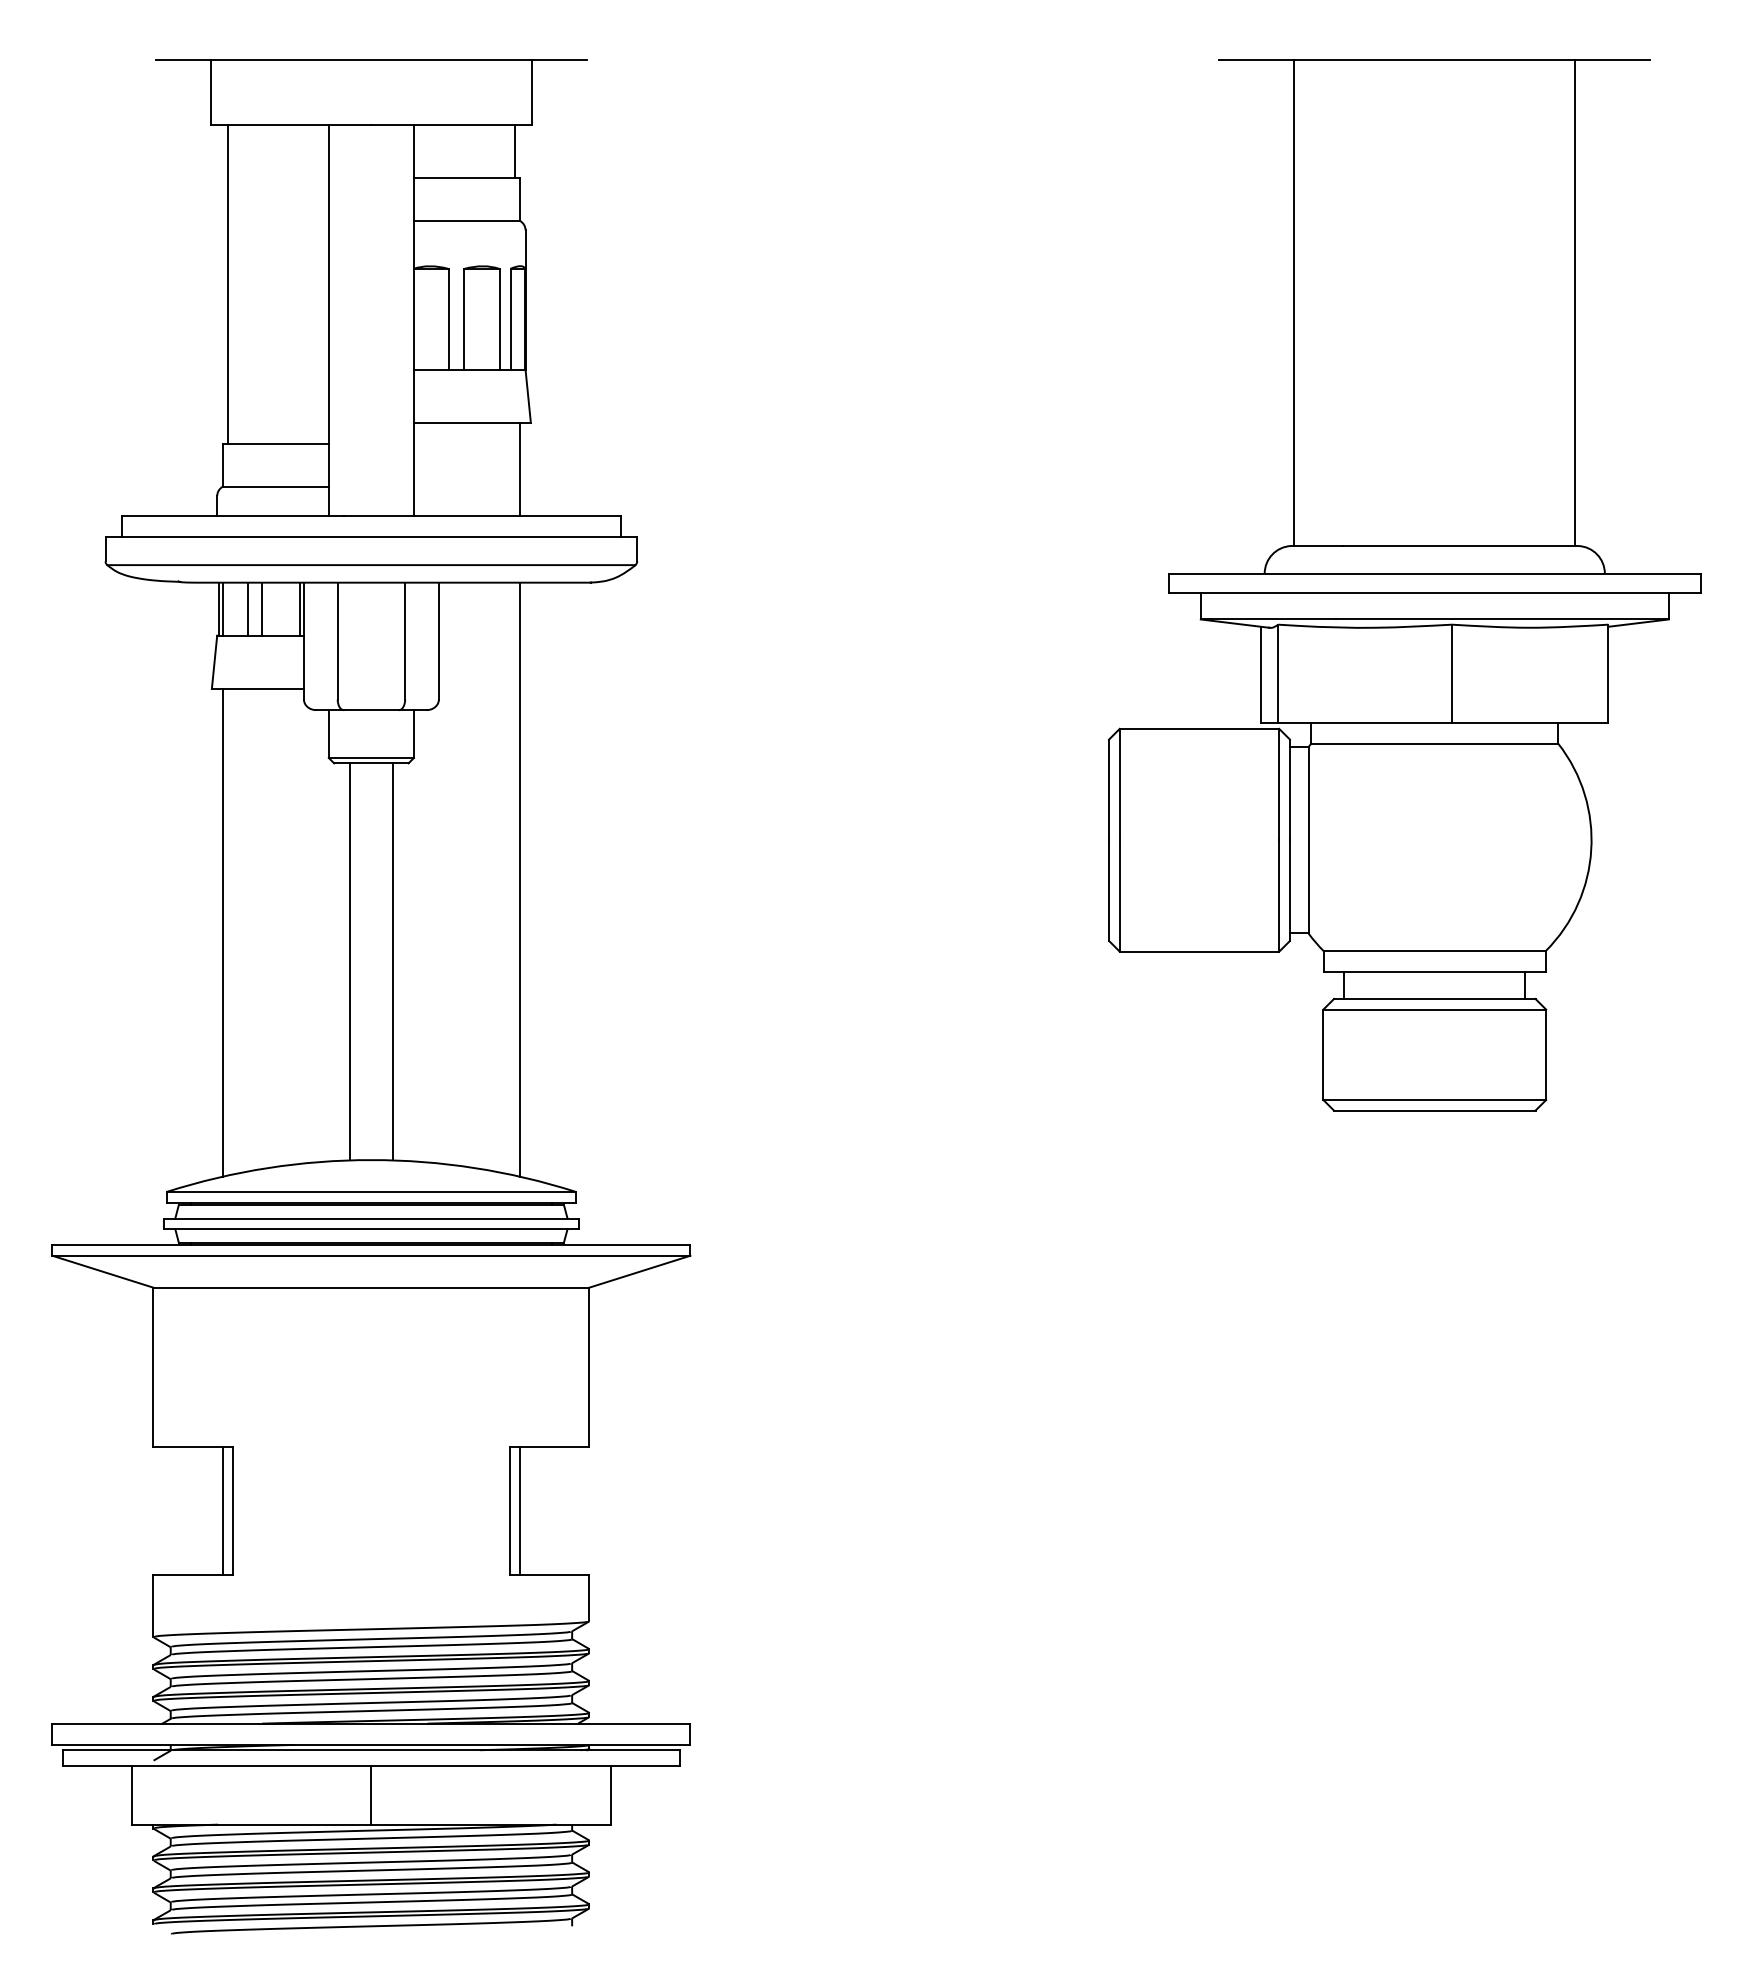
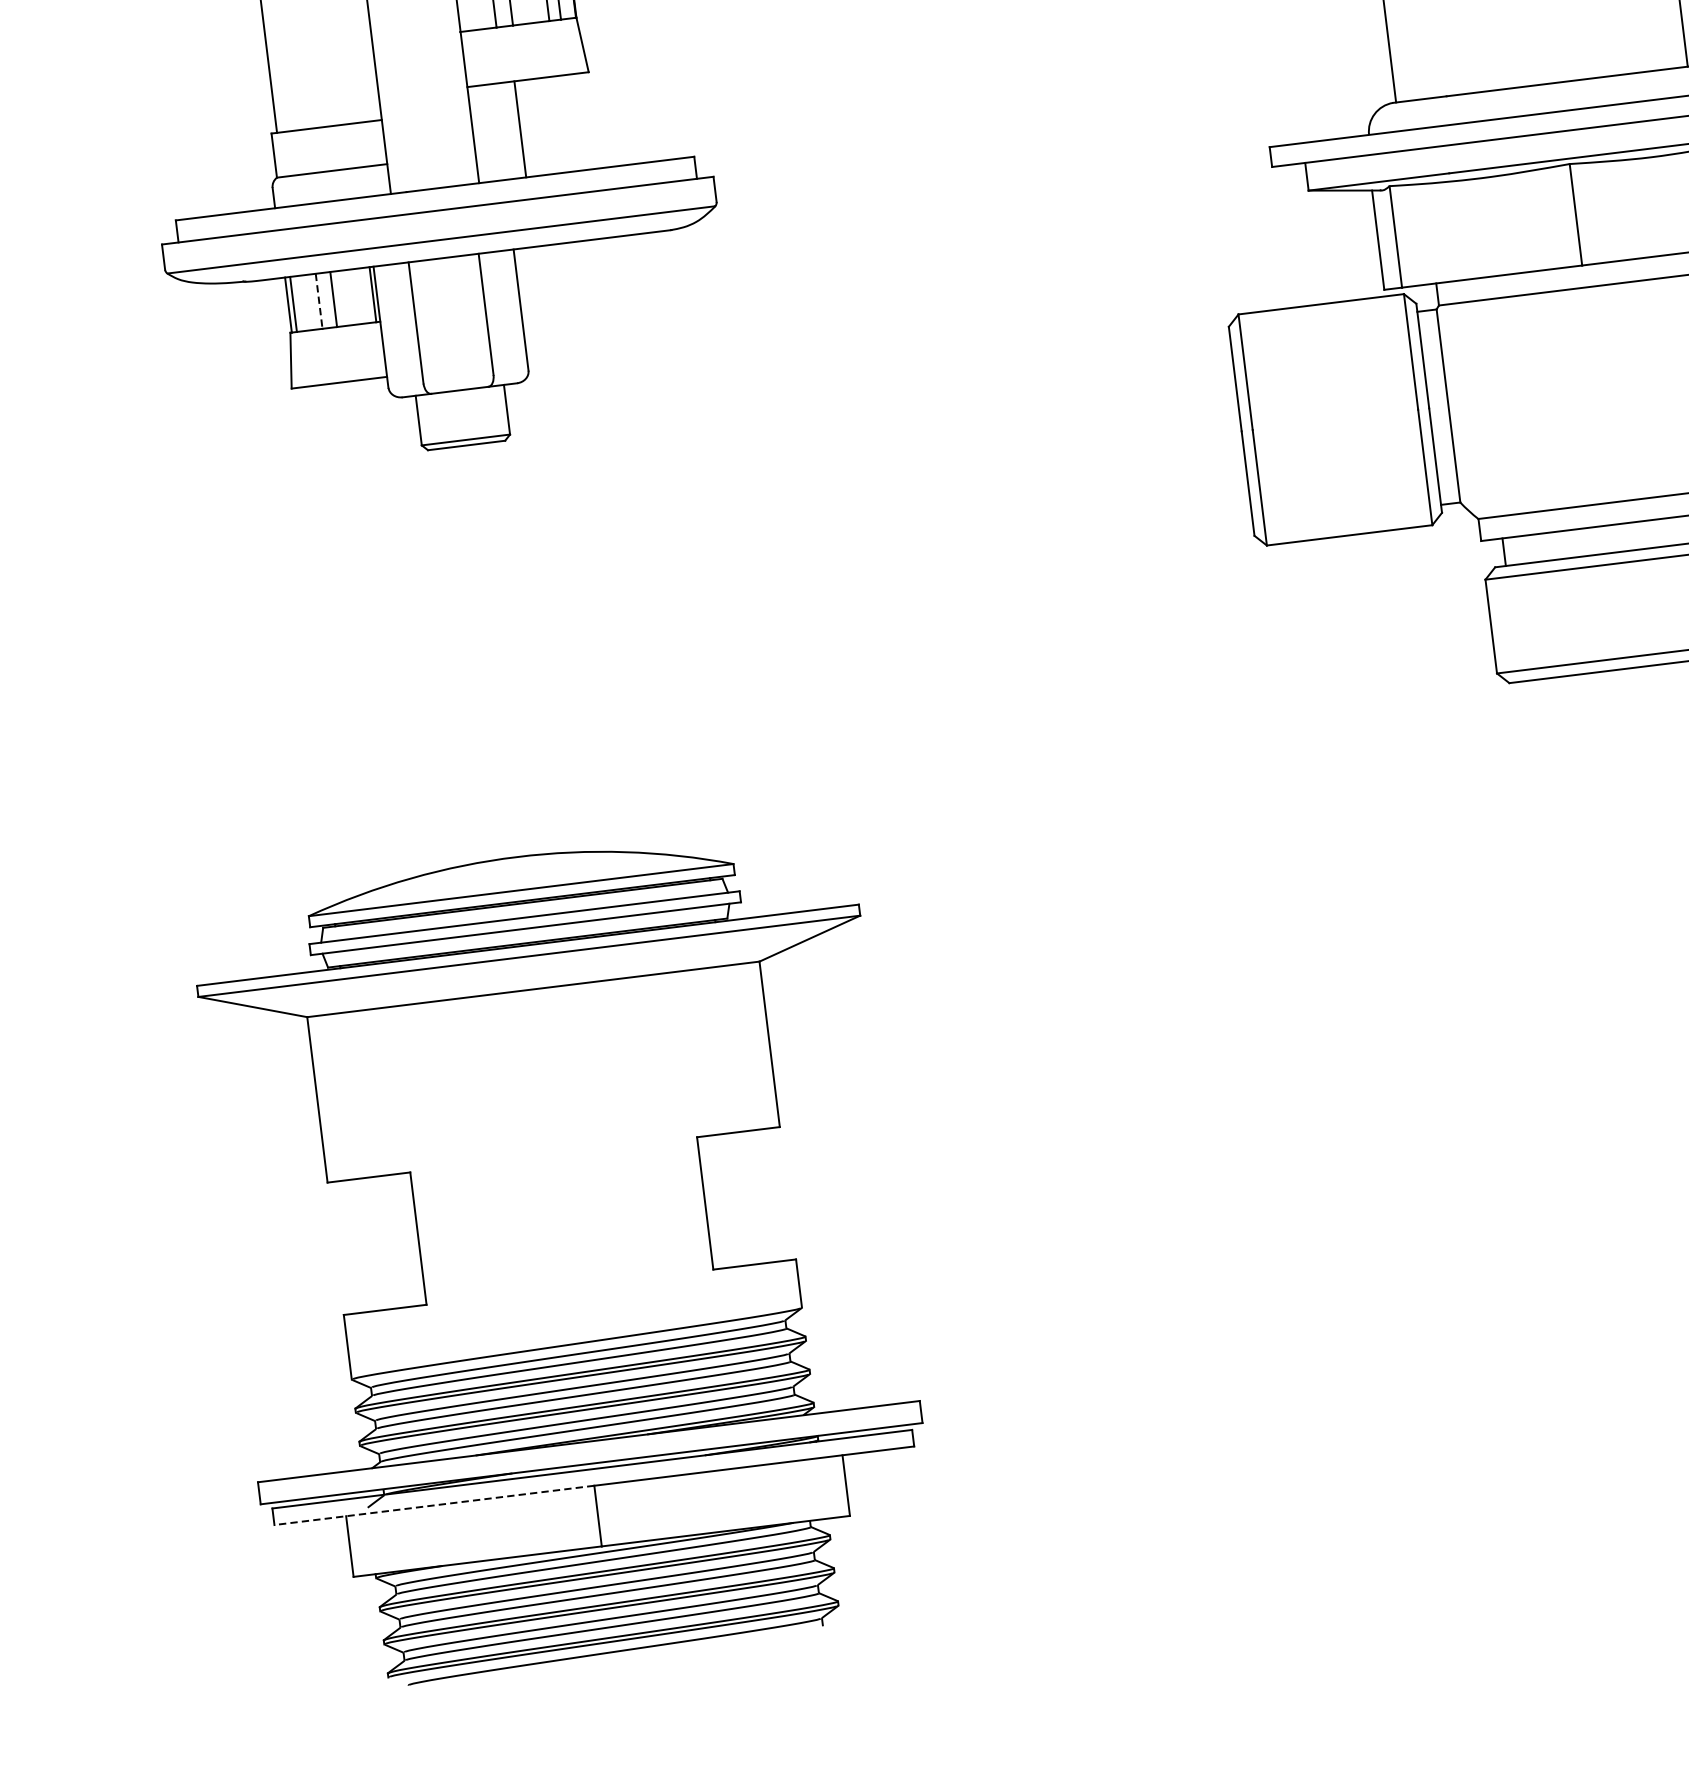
line: (520, 469) -> (520, 129), moved
line: (248, 609) -> (319, 301), solid -> dashed
line: (520, 879) -> (636, 546), removed
line: (222, 932) -> (333, 639), removed
line: (350, 961) -> (470, 653), removed
line: (392, 961) -> (513, 648), removed
line: (222, 1510) -> (407, 1239), removed
line: (520, 1510) -> (716, 1201), removed
line: (216, 1766) -> (433, 1505), solid -> dashed

